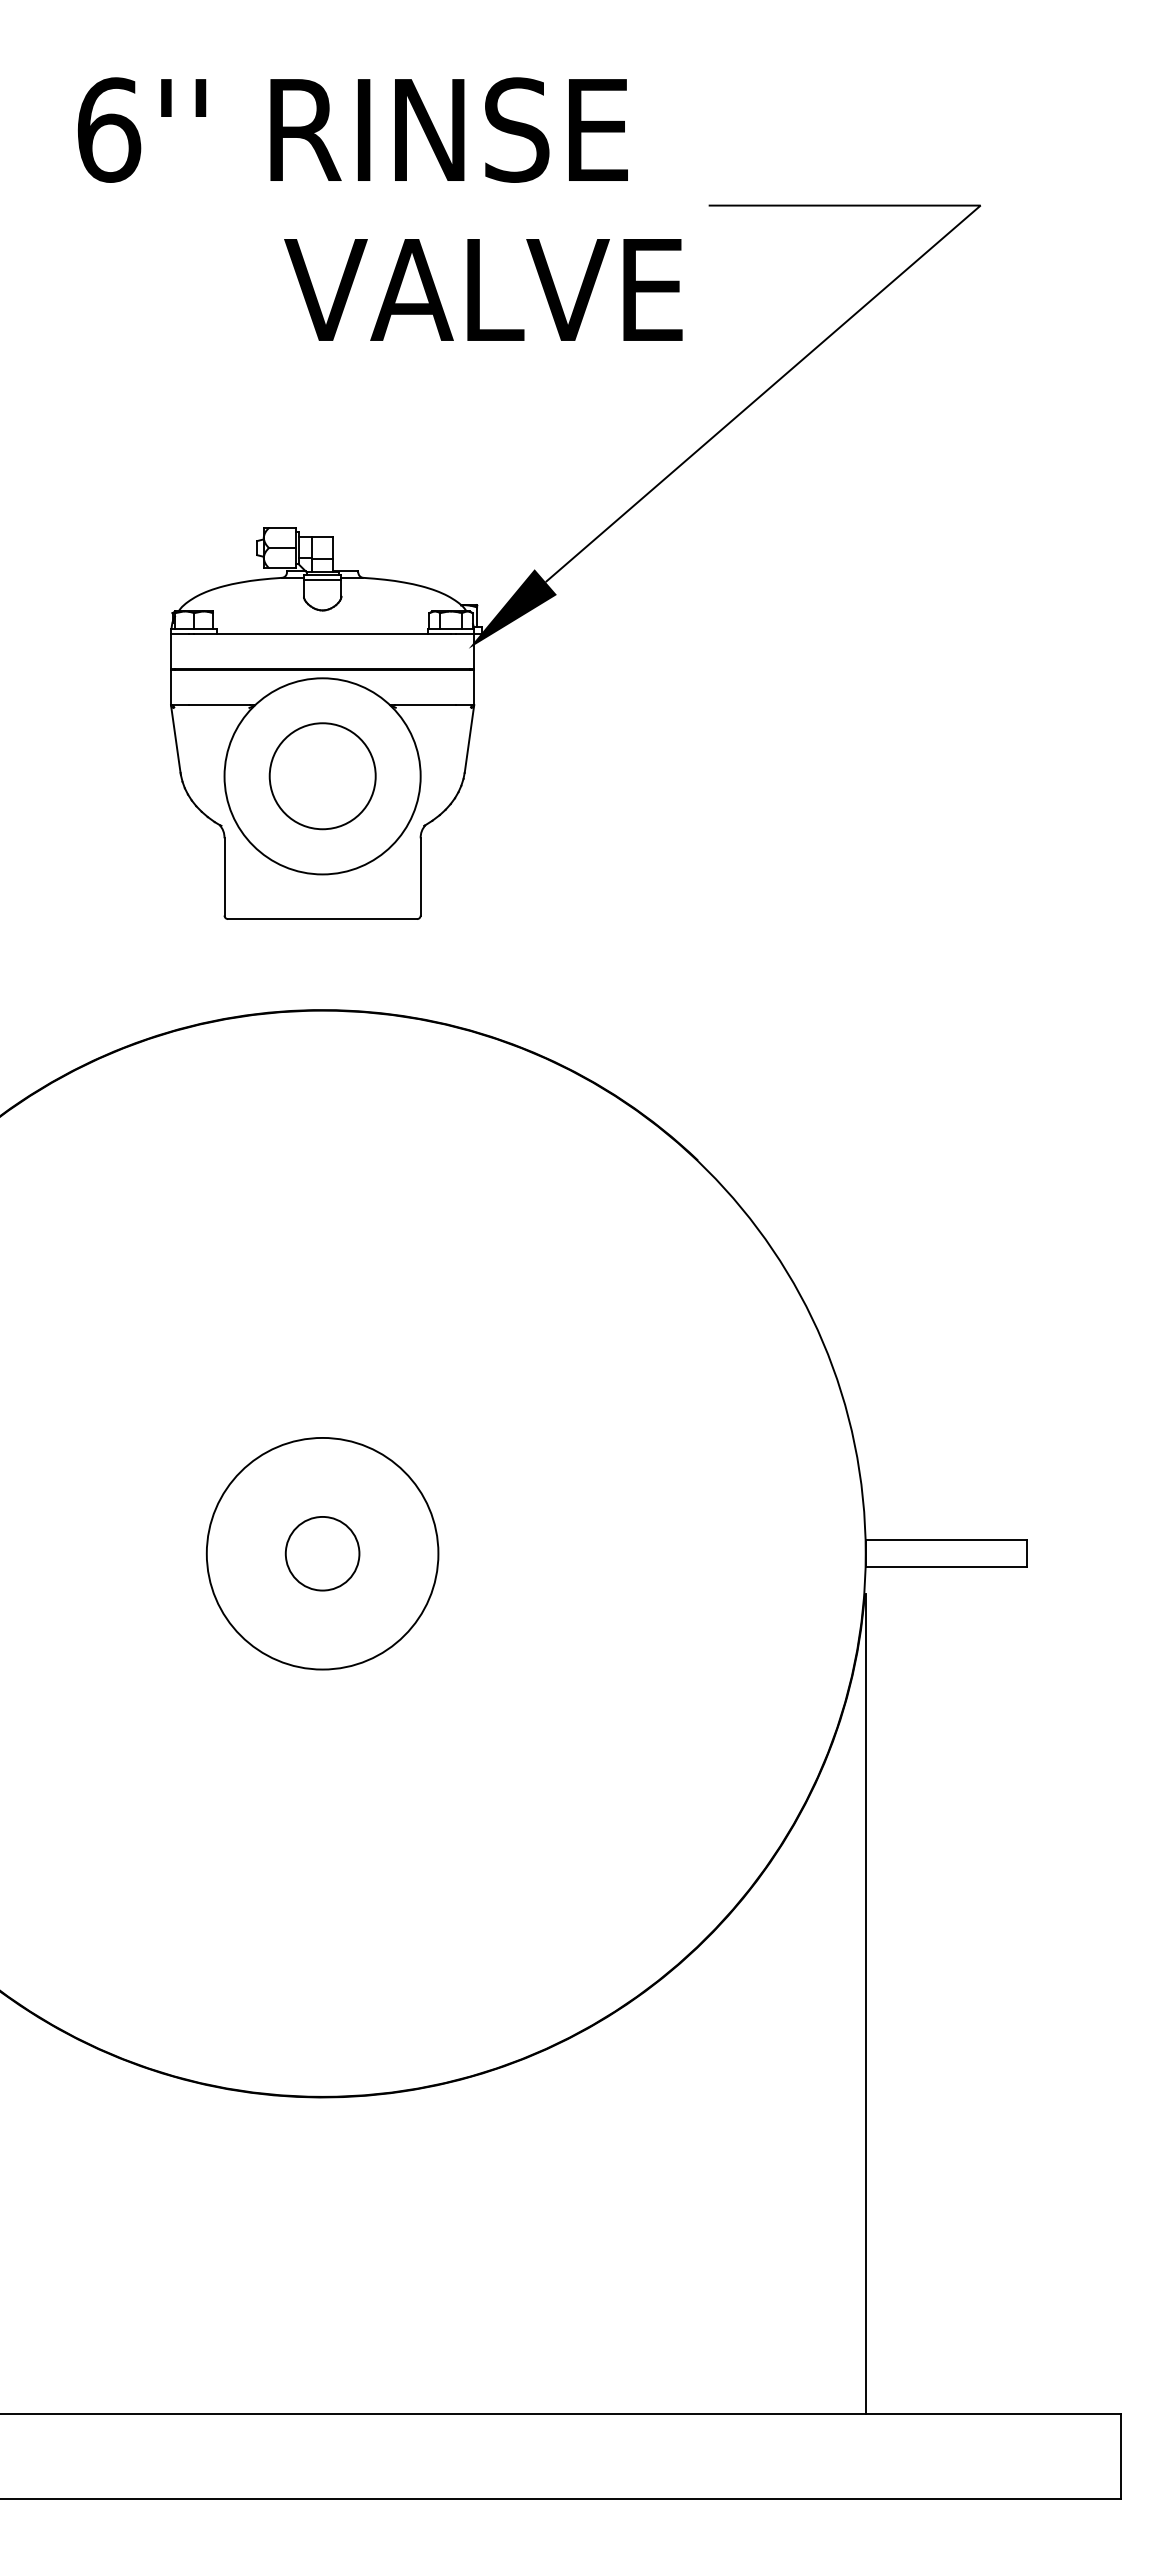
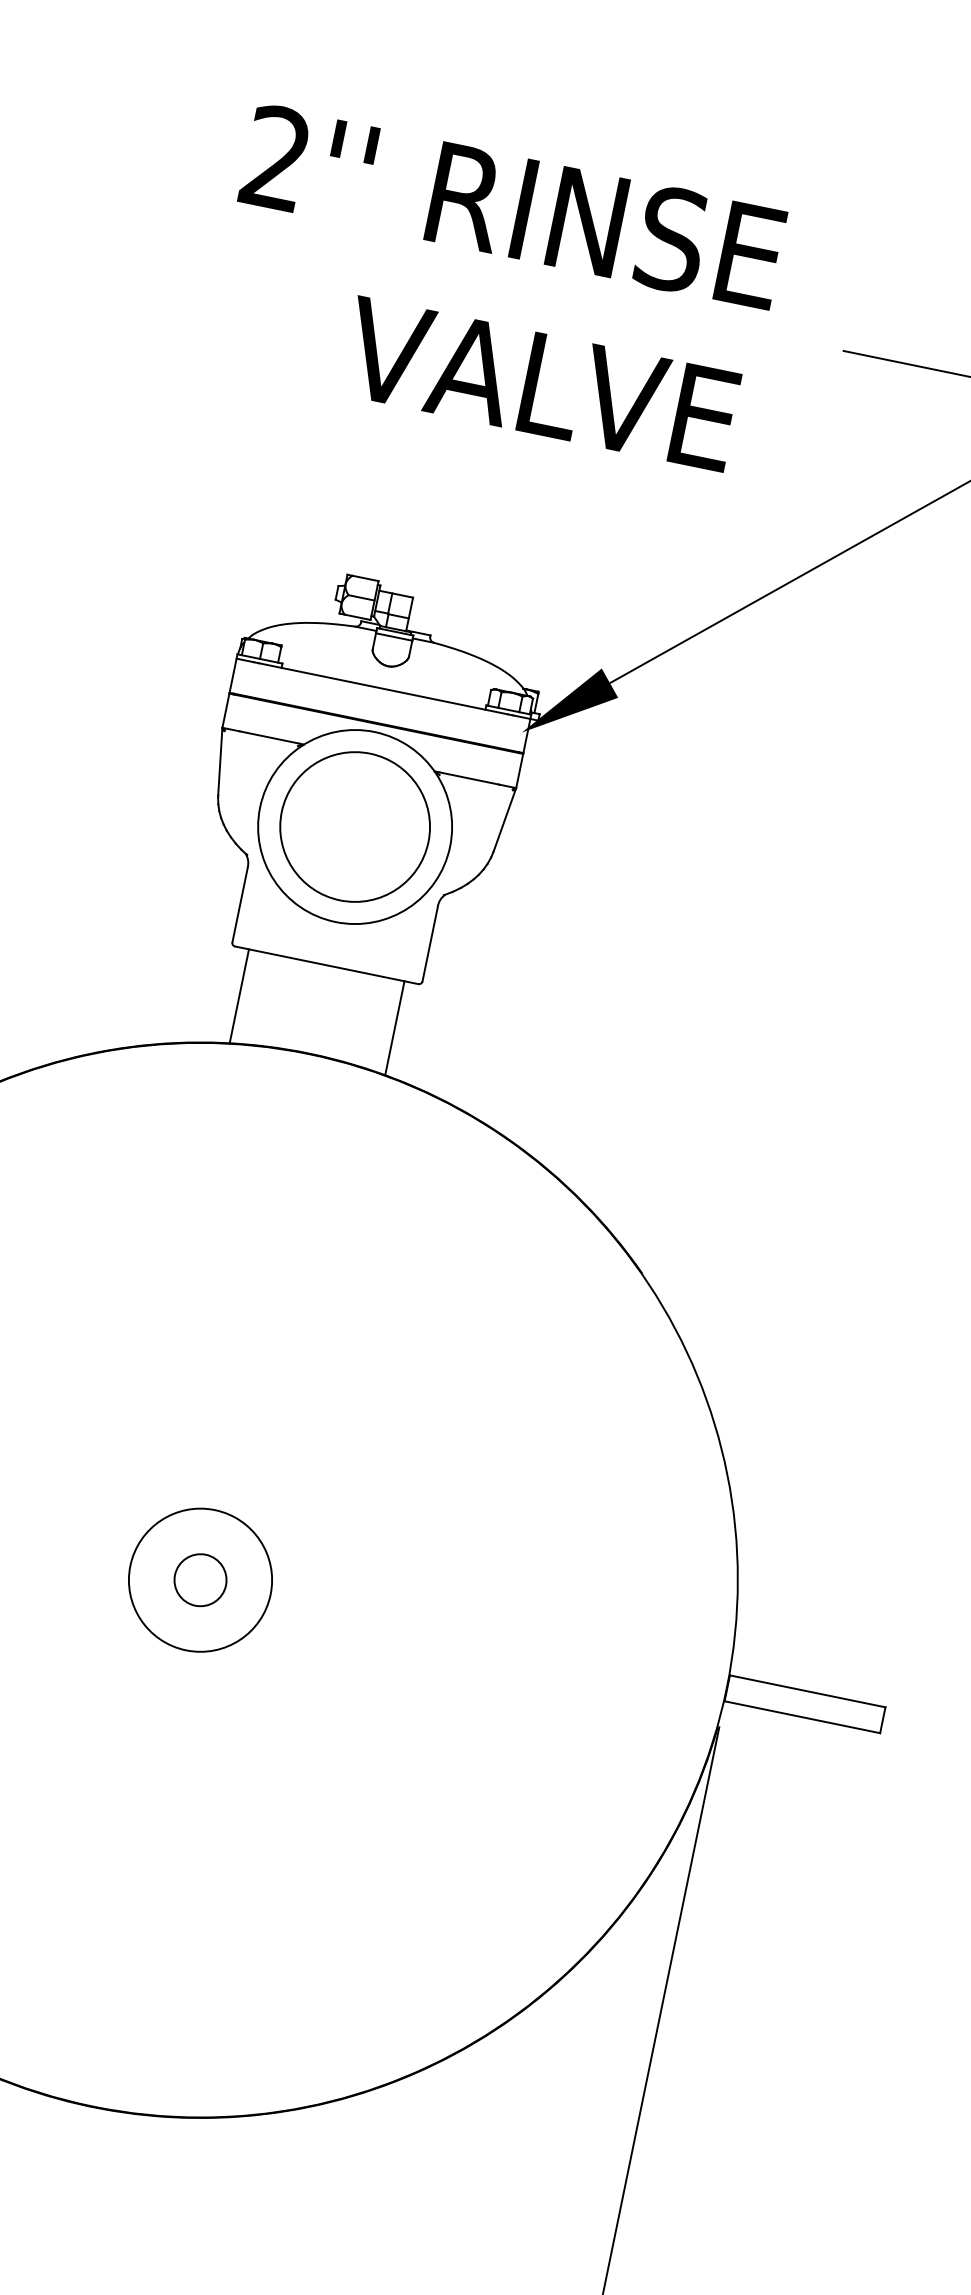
text: (109, 129) -> (277, 157), 6'' -> 2''
text: (483, 289) -> (540, 383), moved
circle: (322, 775) -> (355, 826), size x1.43
line: (242, 967) -> (239, 996), added
line: (402, 967) -> (394, 1028), added
circle: (322, 1553) -> (200, 1579), size x0.62
circle: (322, 1553) -> (200, 1579), size x0.71

